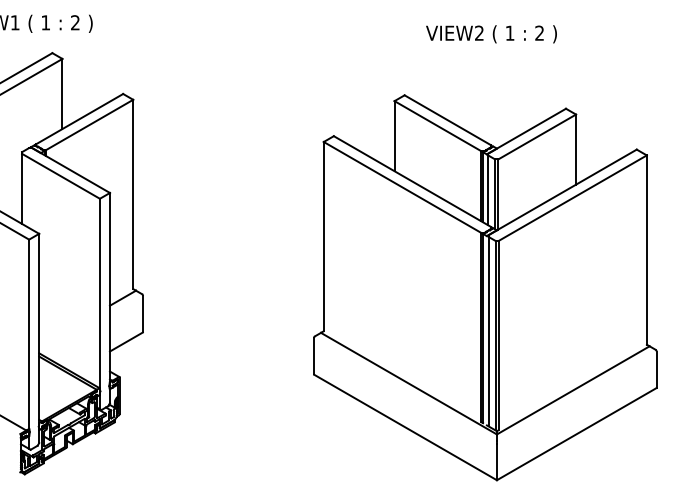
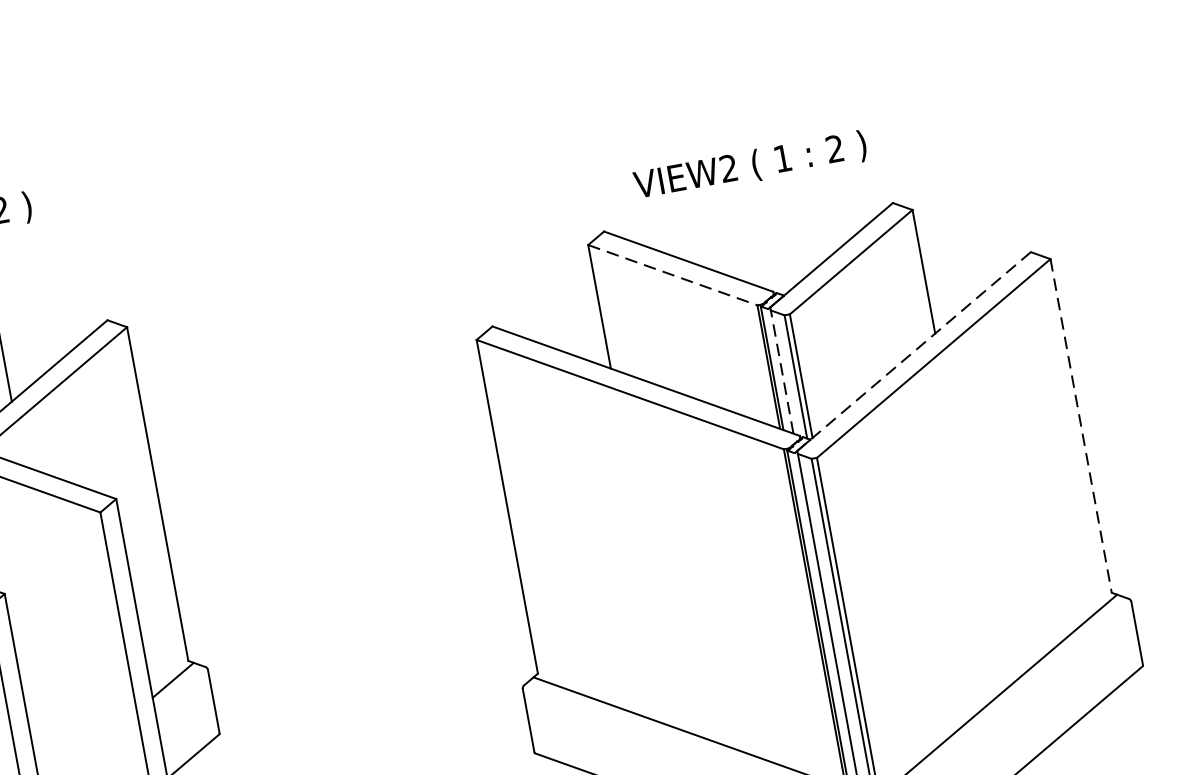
text: (491, 34) -> (750, 166), moved
line: (438, 126) -> (673, 275), solid -> dashed
line: (488, 190) -> (782, 372), solid -> dashed
line: (562, 192) -> (913, 351), solid -> dashed
line: (646, 250) -> (1080, 426), solid -> dashed

